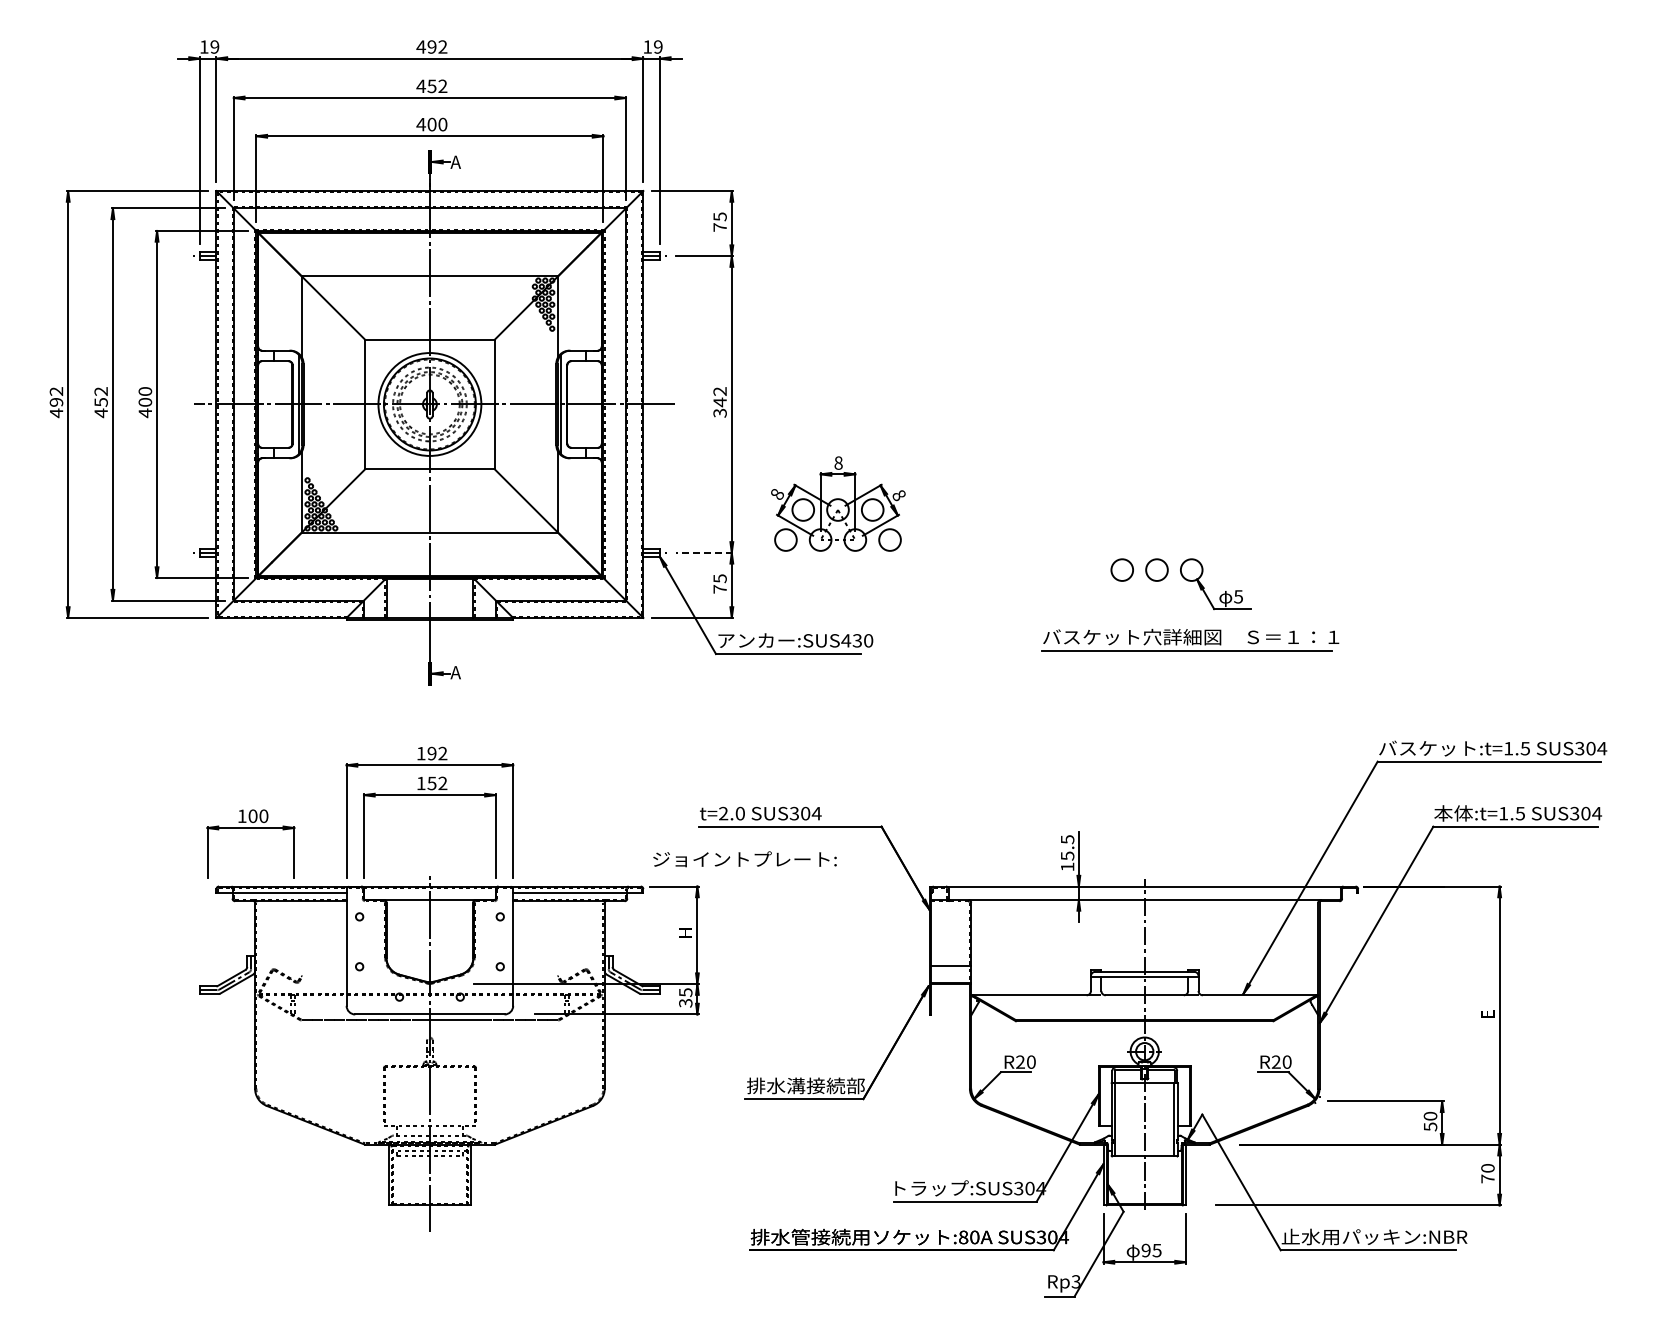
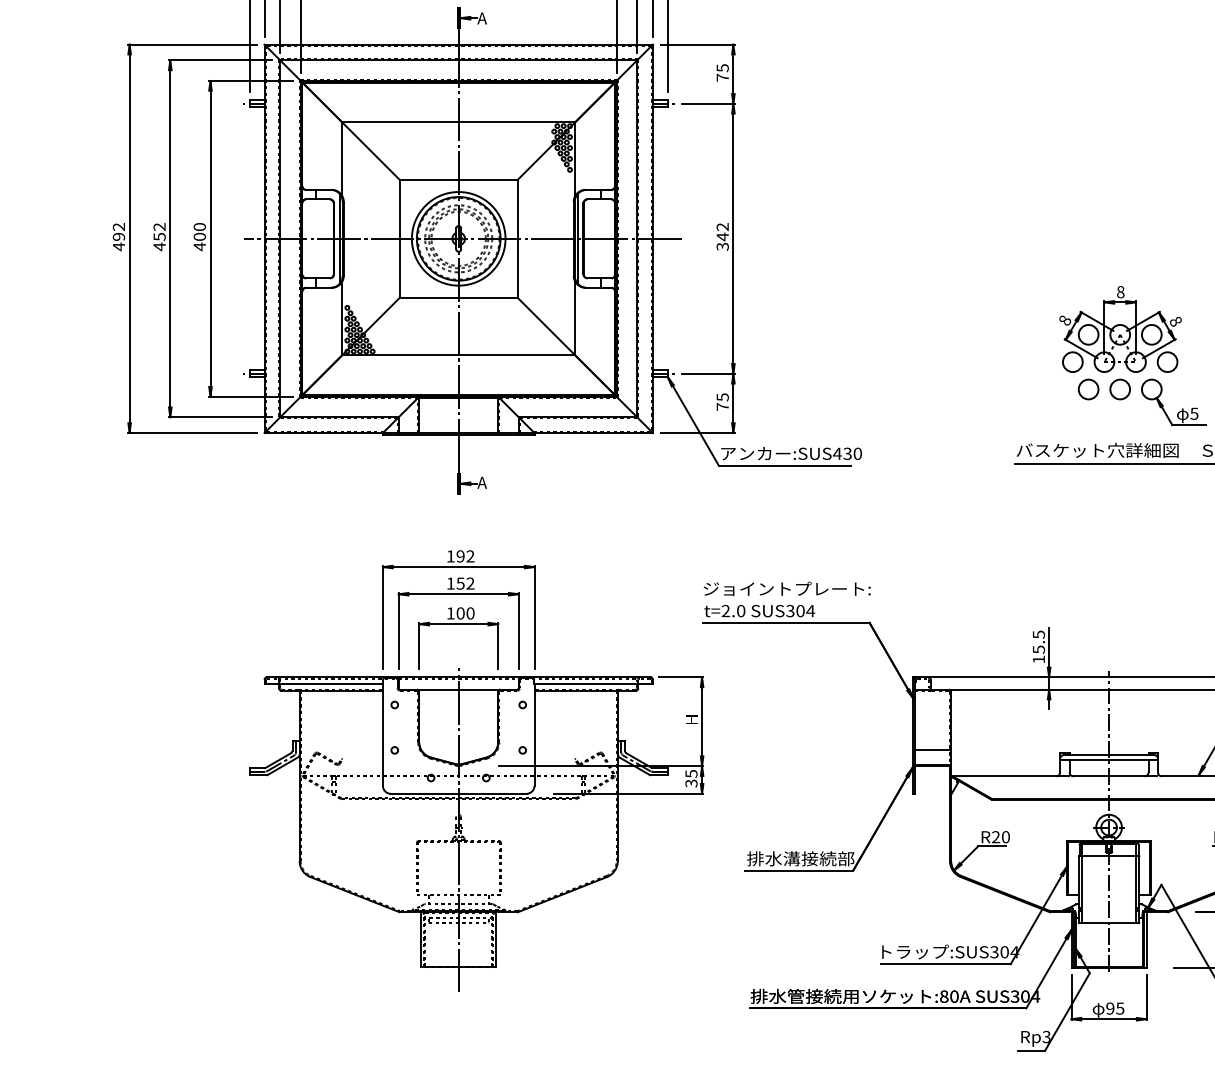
part: (838, 503) -> (1120, 328), moved
line: (704, 552) -> (708, 373), dashed -> solid
part: (250, 828) -> (458, 624), moved
text: (744, 859) -> (786, 589), moved

